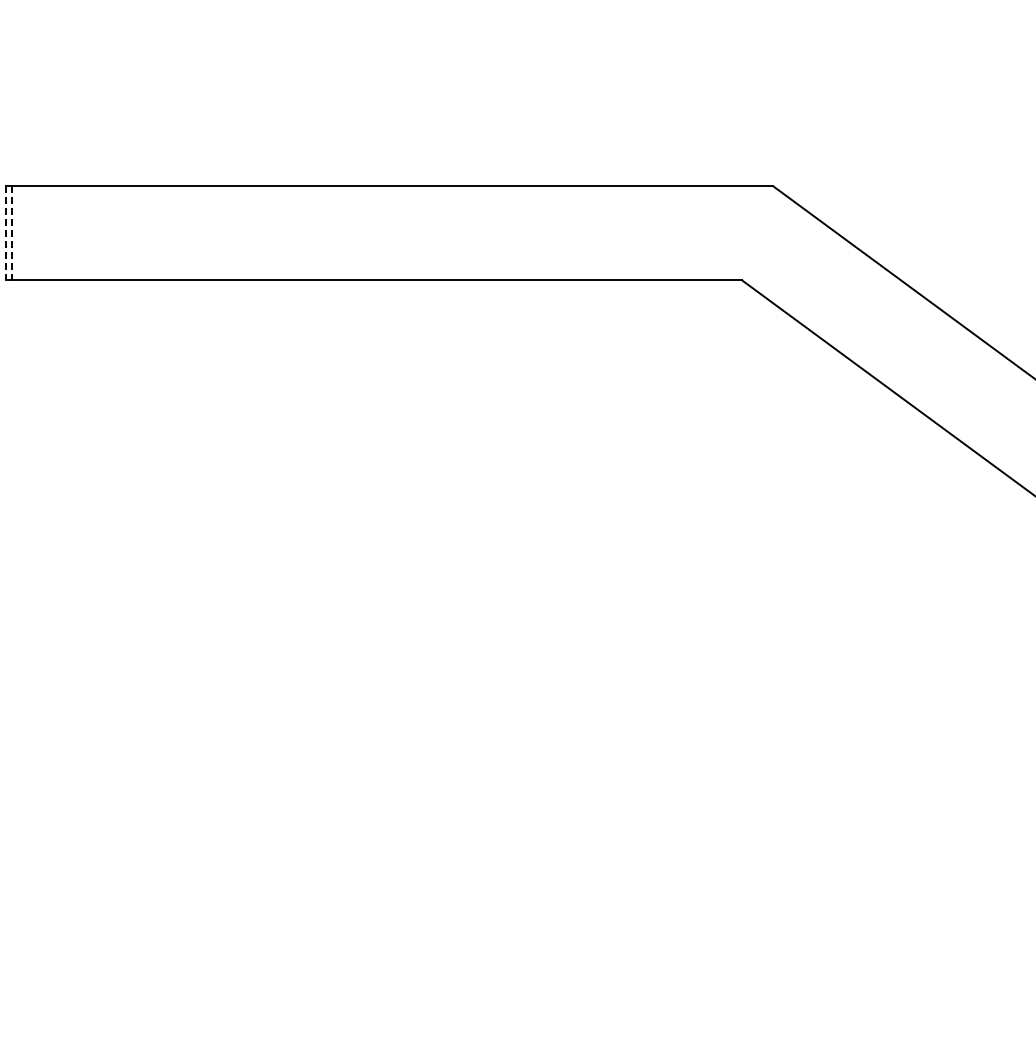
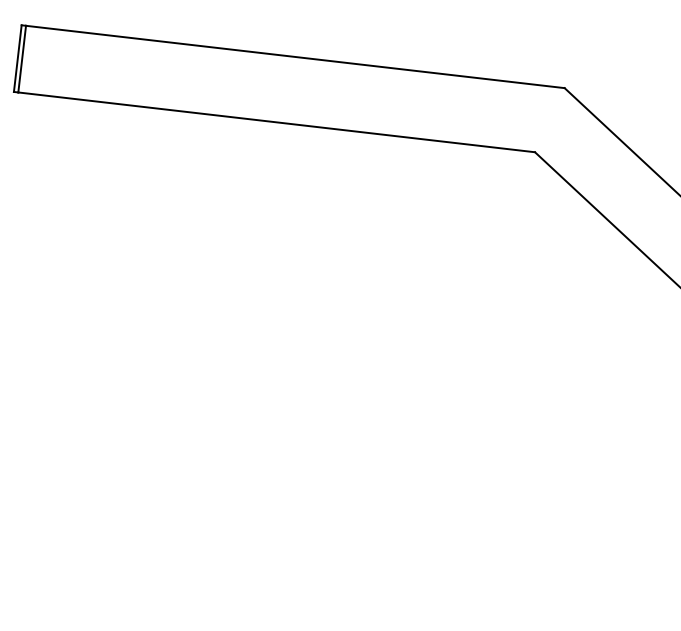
line: (5, 233) -> (17, 58), dashed -> solid
line: (11, 233) -> (21, 59), dashed -> solid

